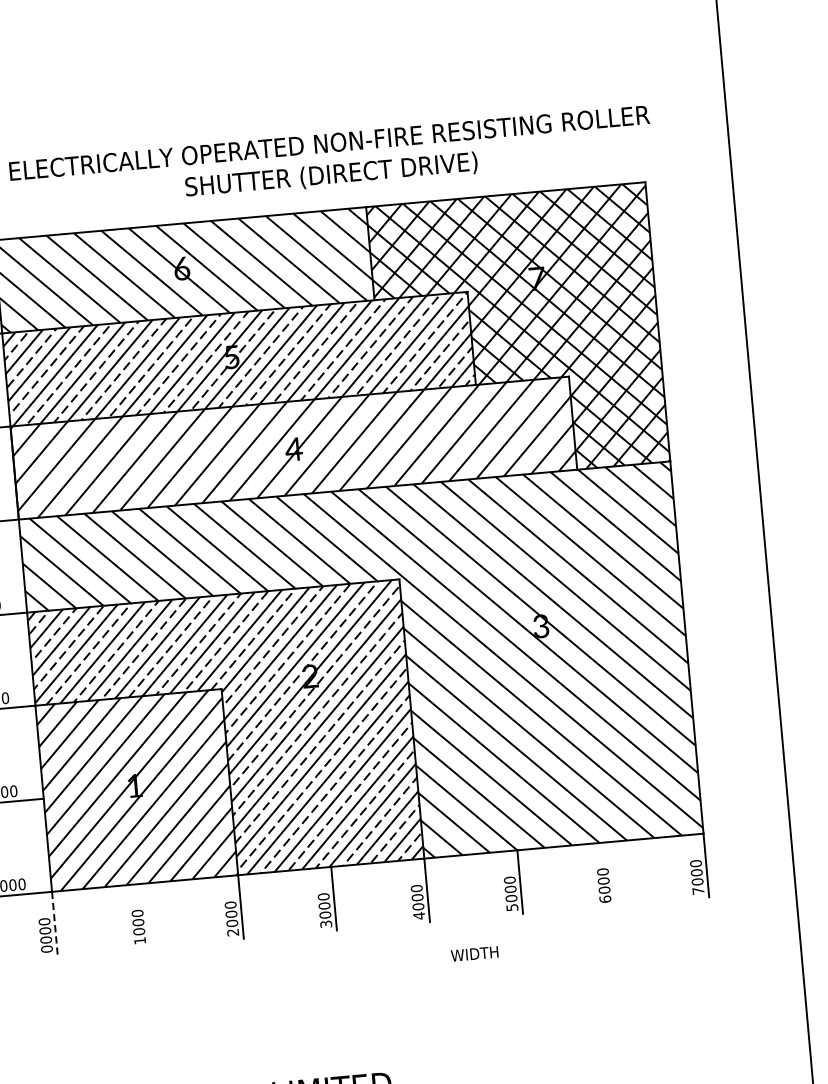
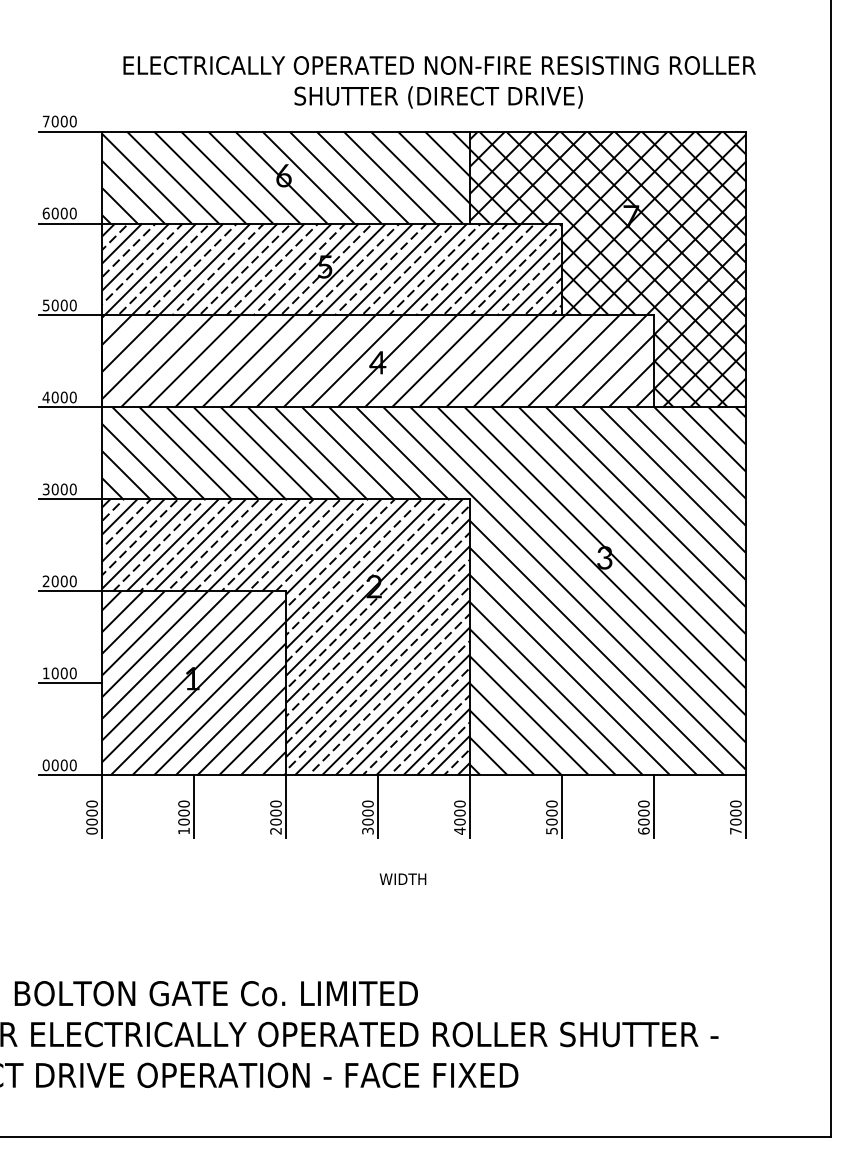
line: (612, 873) -> (653, 806), added
line: (148, 915) -> (194, 806), added
line: (55, 924) -> (102, 807), dashed -> solid
text: (474, 953) -> (402, 878), moved

